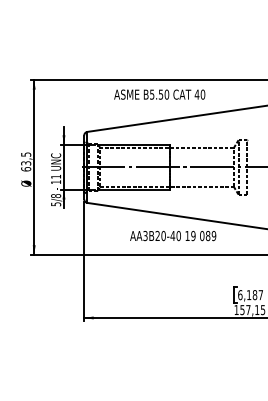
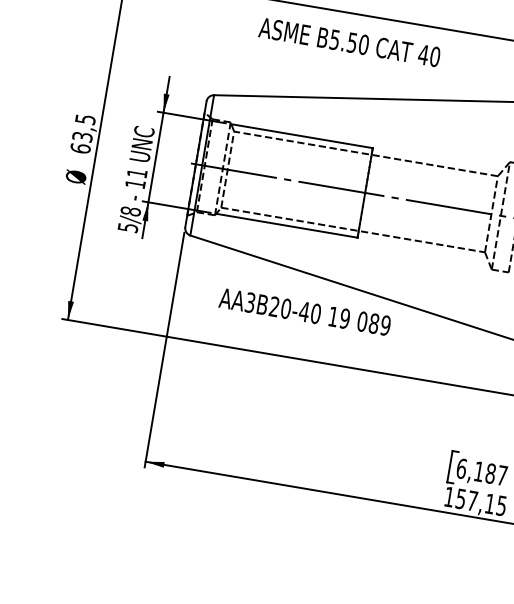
text: (159, 94) -> (349, 42), moved
text: (173, 236) -> (305, 313), moved

